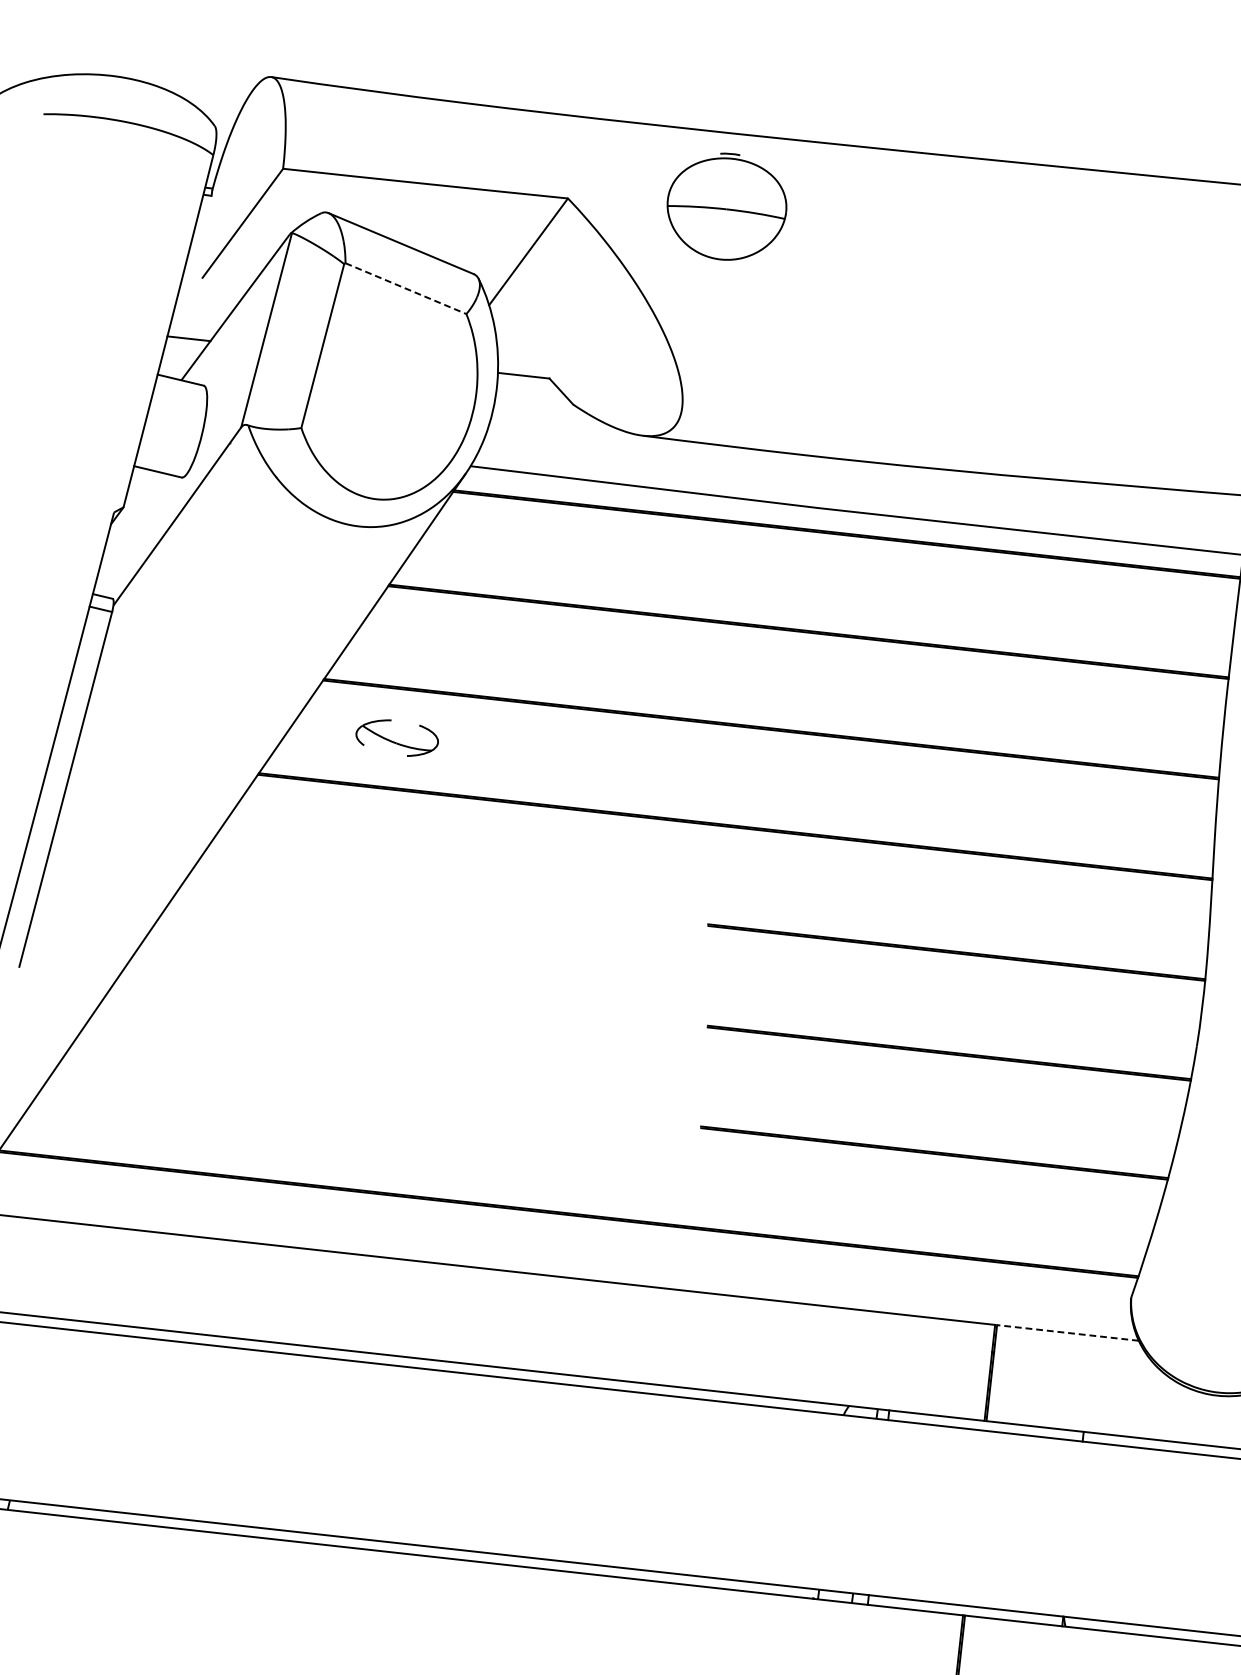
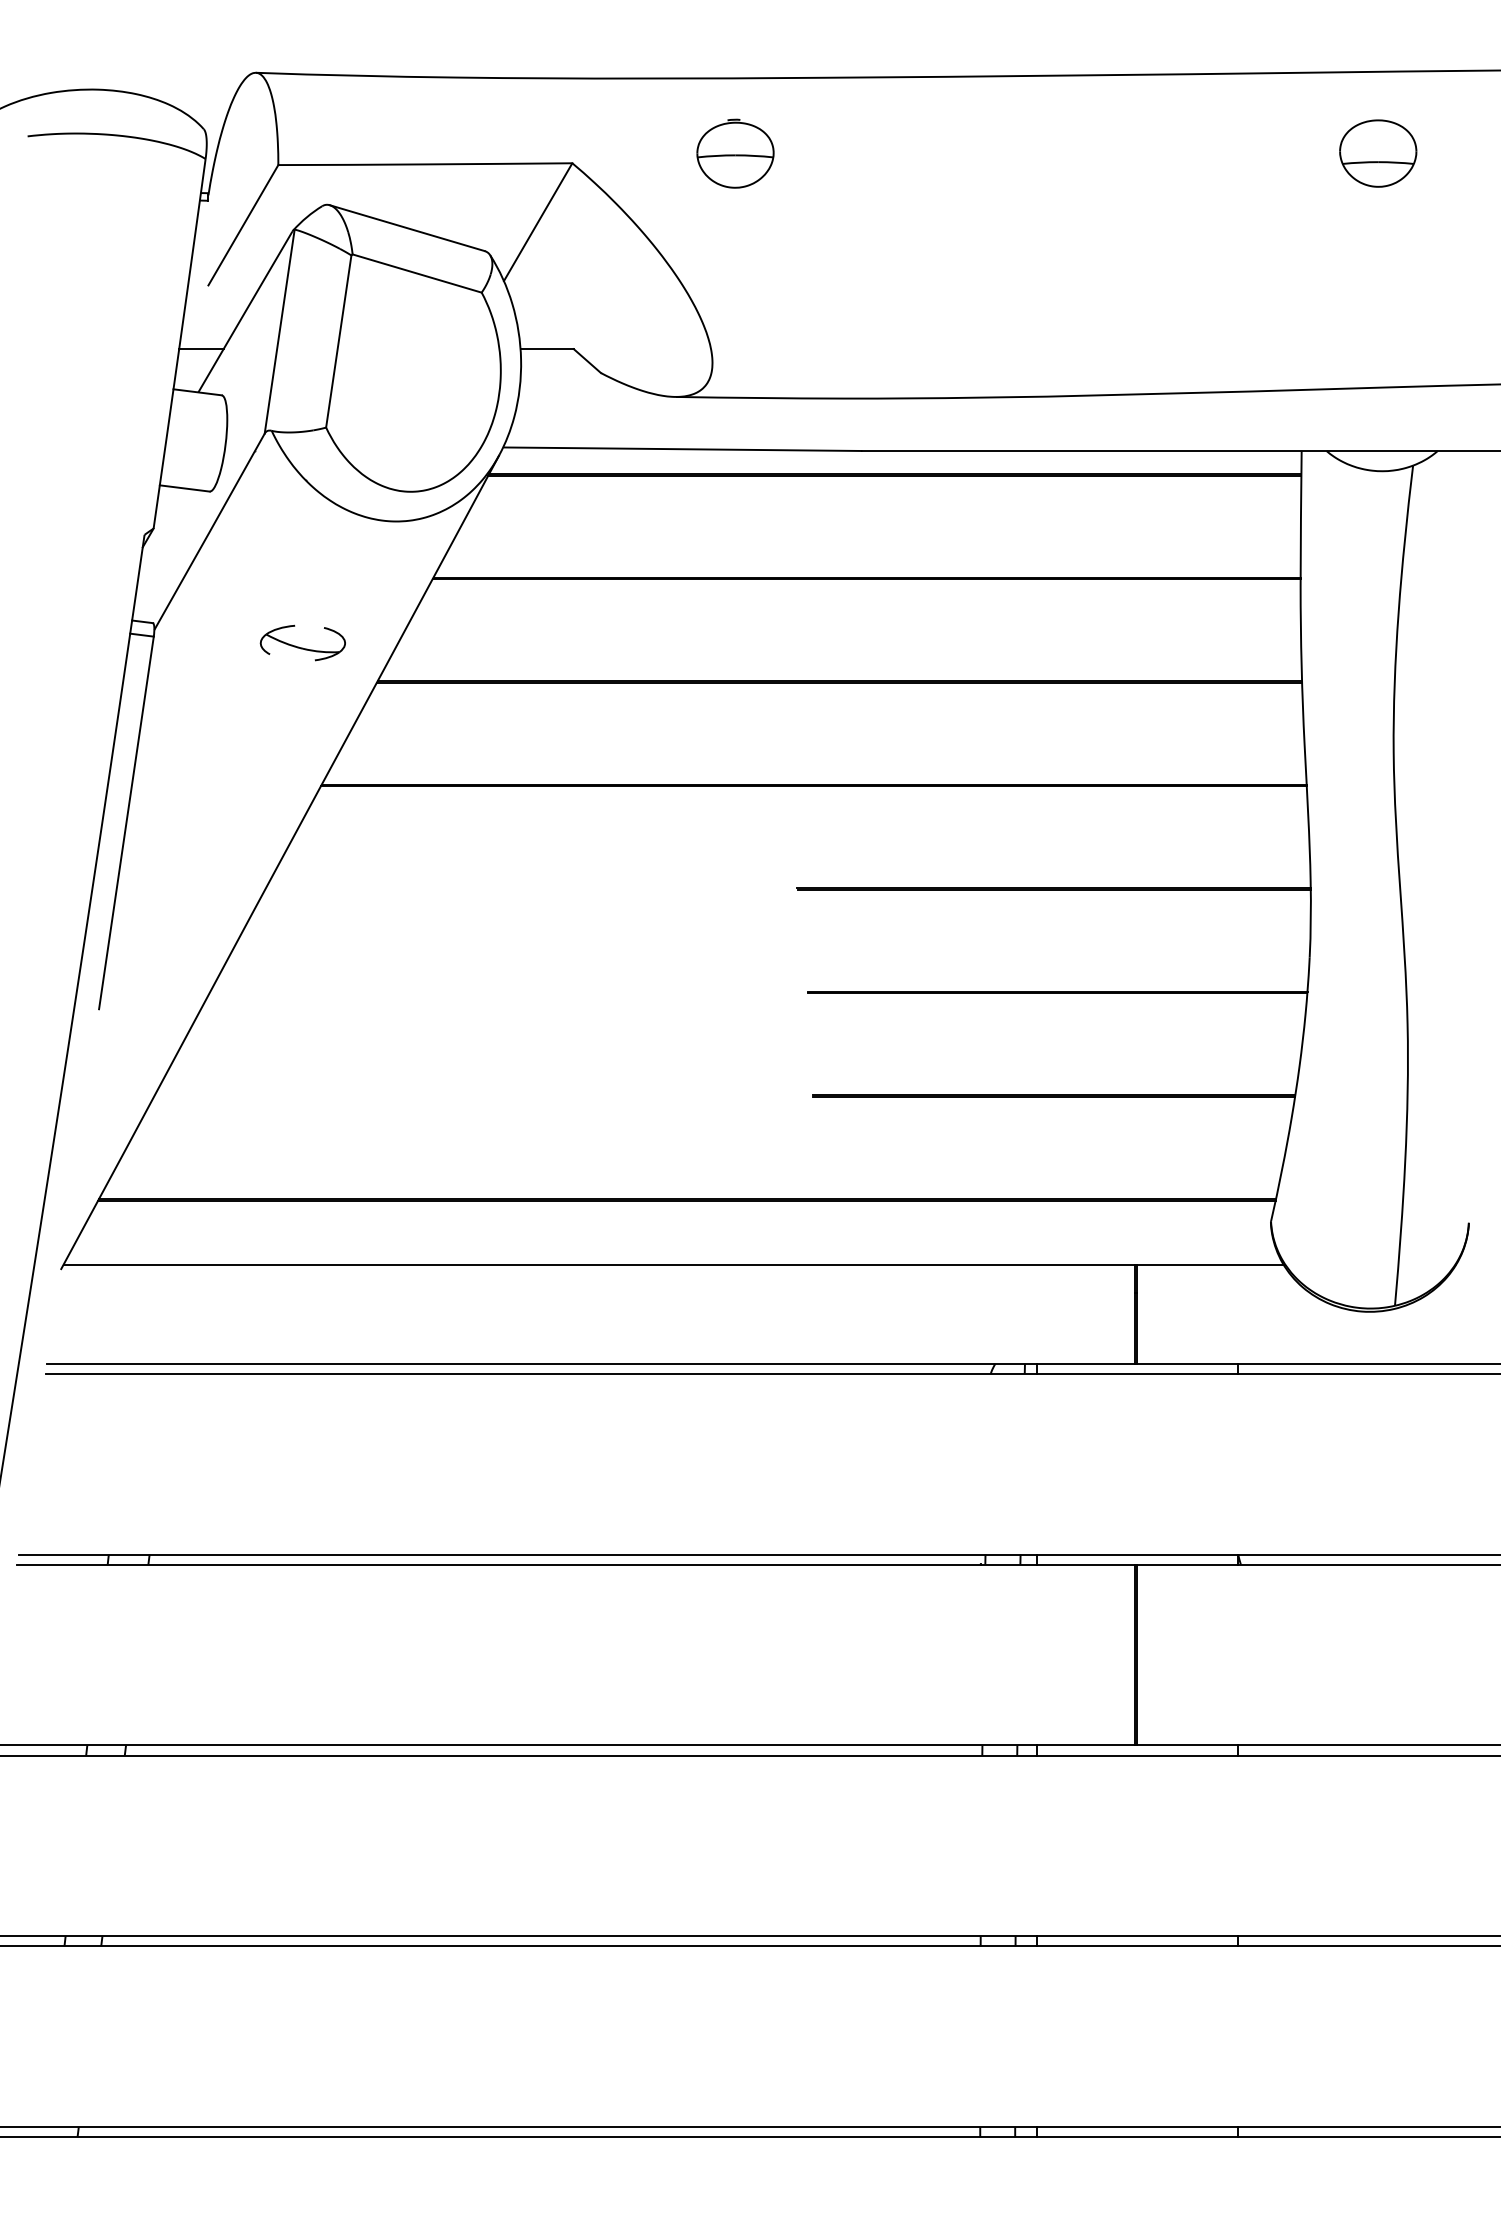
part: (726, 206) -> (735, 153), size x0.62
line: (406, 288) -> (417, 273), dashed -> solid
part: (396, 737) -> (302, 642), moved
line: (1067, 1332) -> (1209, 1264), dashed -> solid

